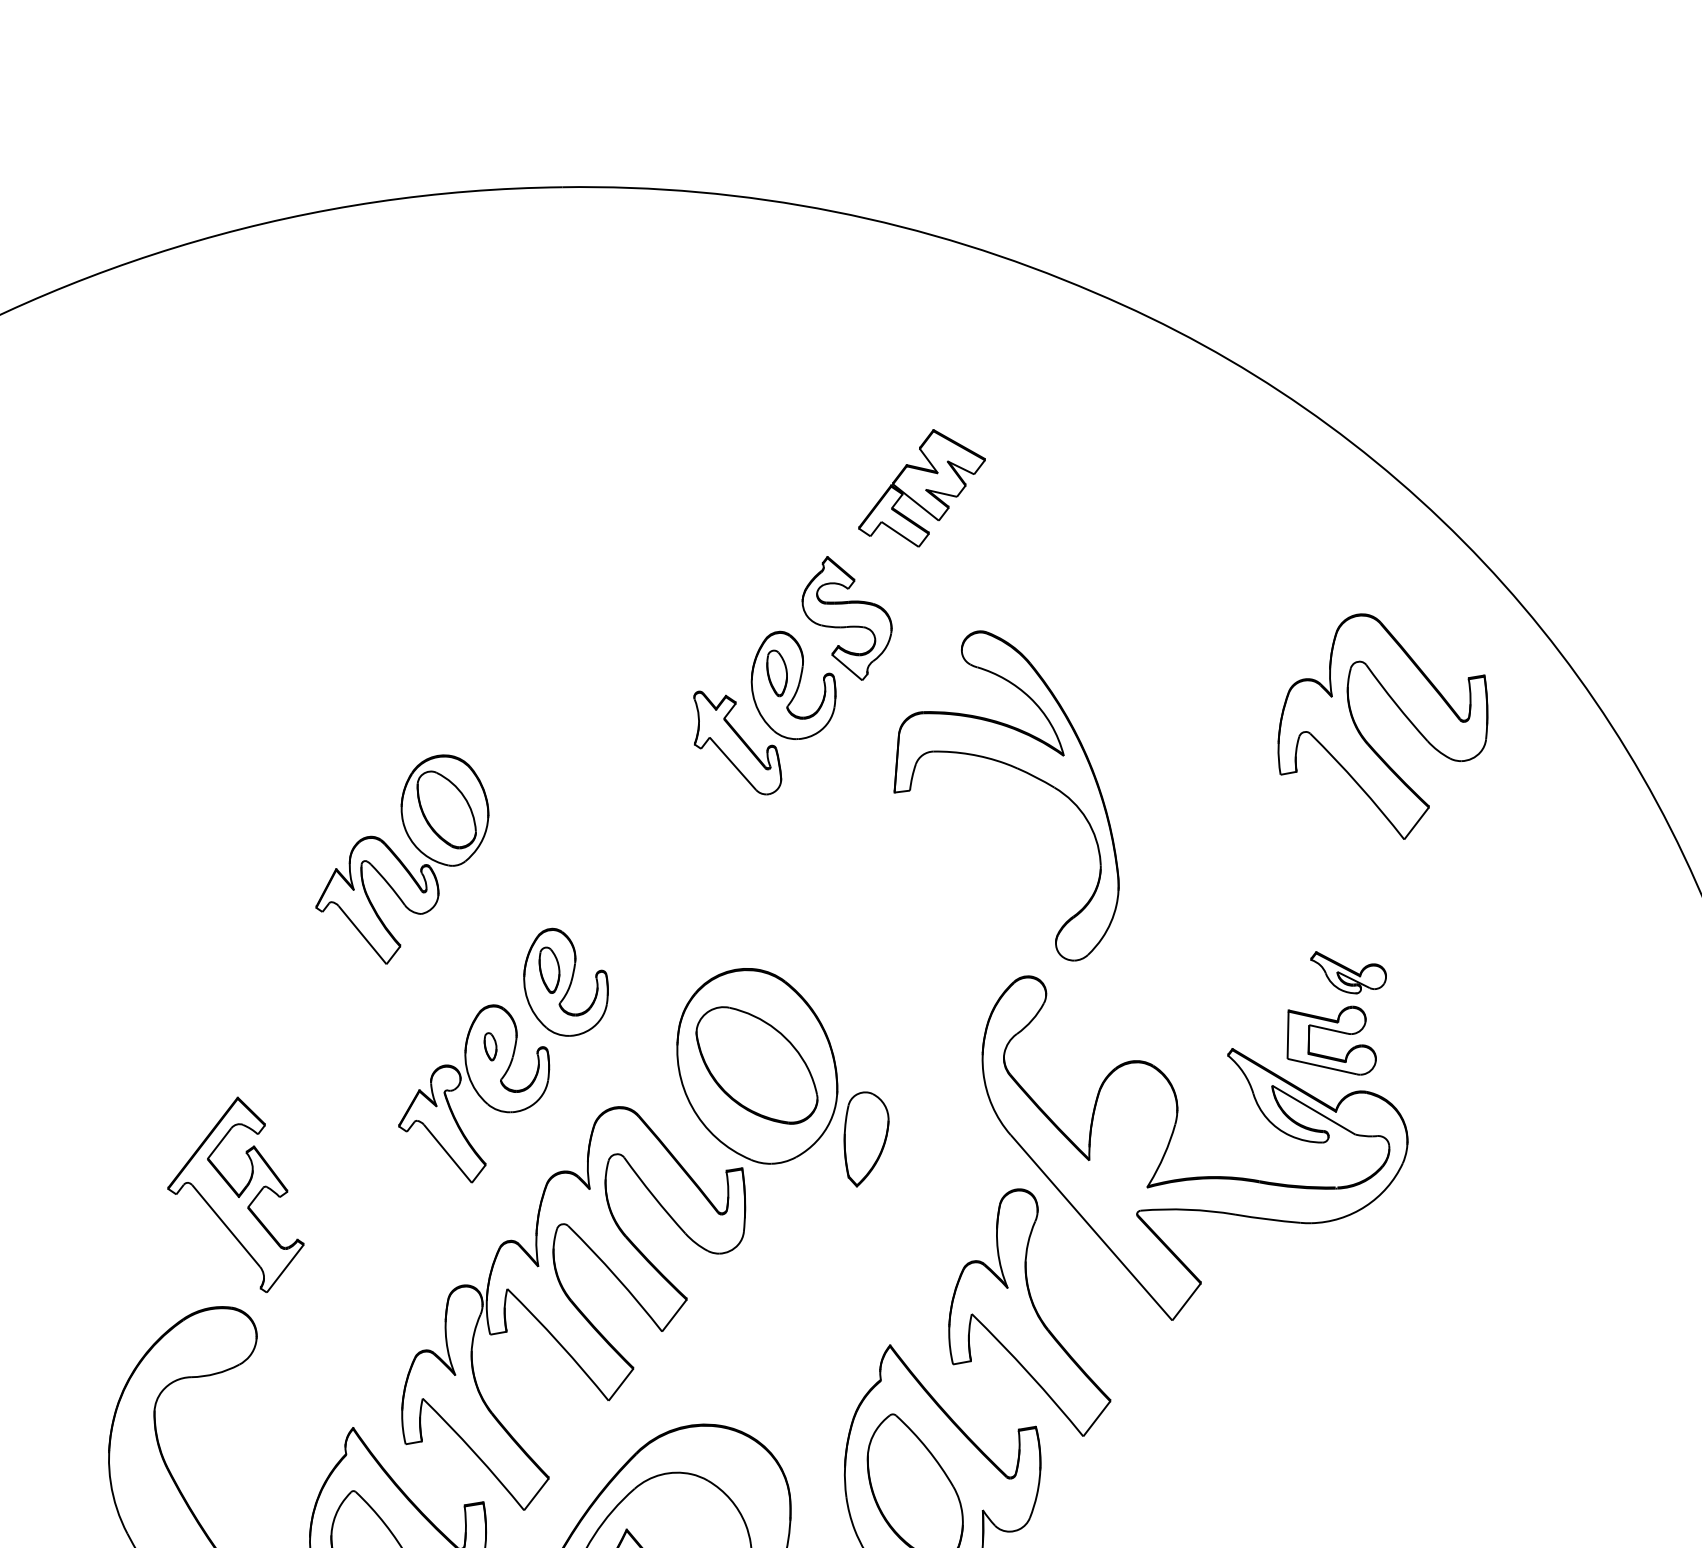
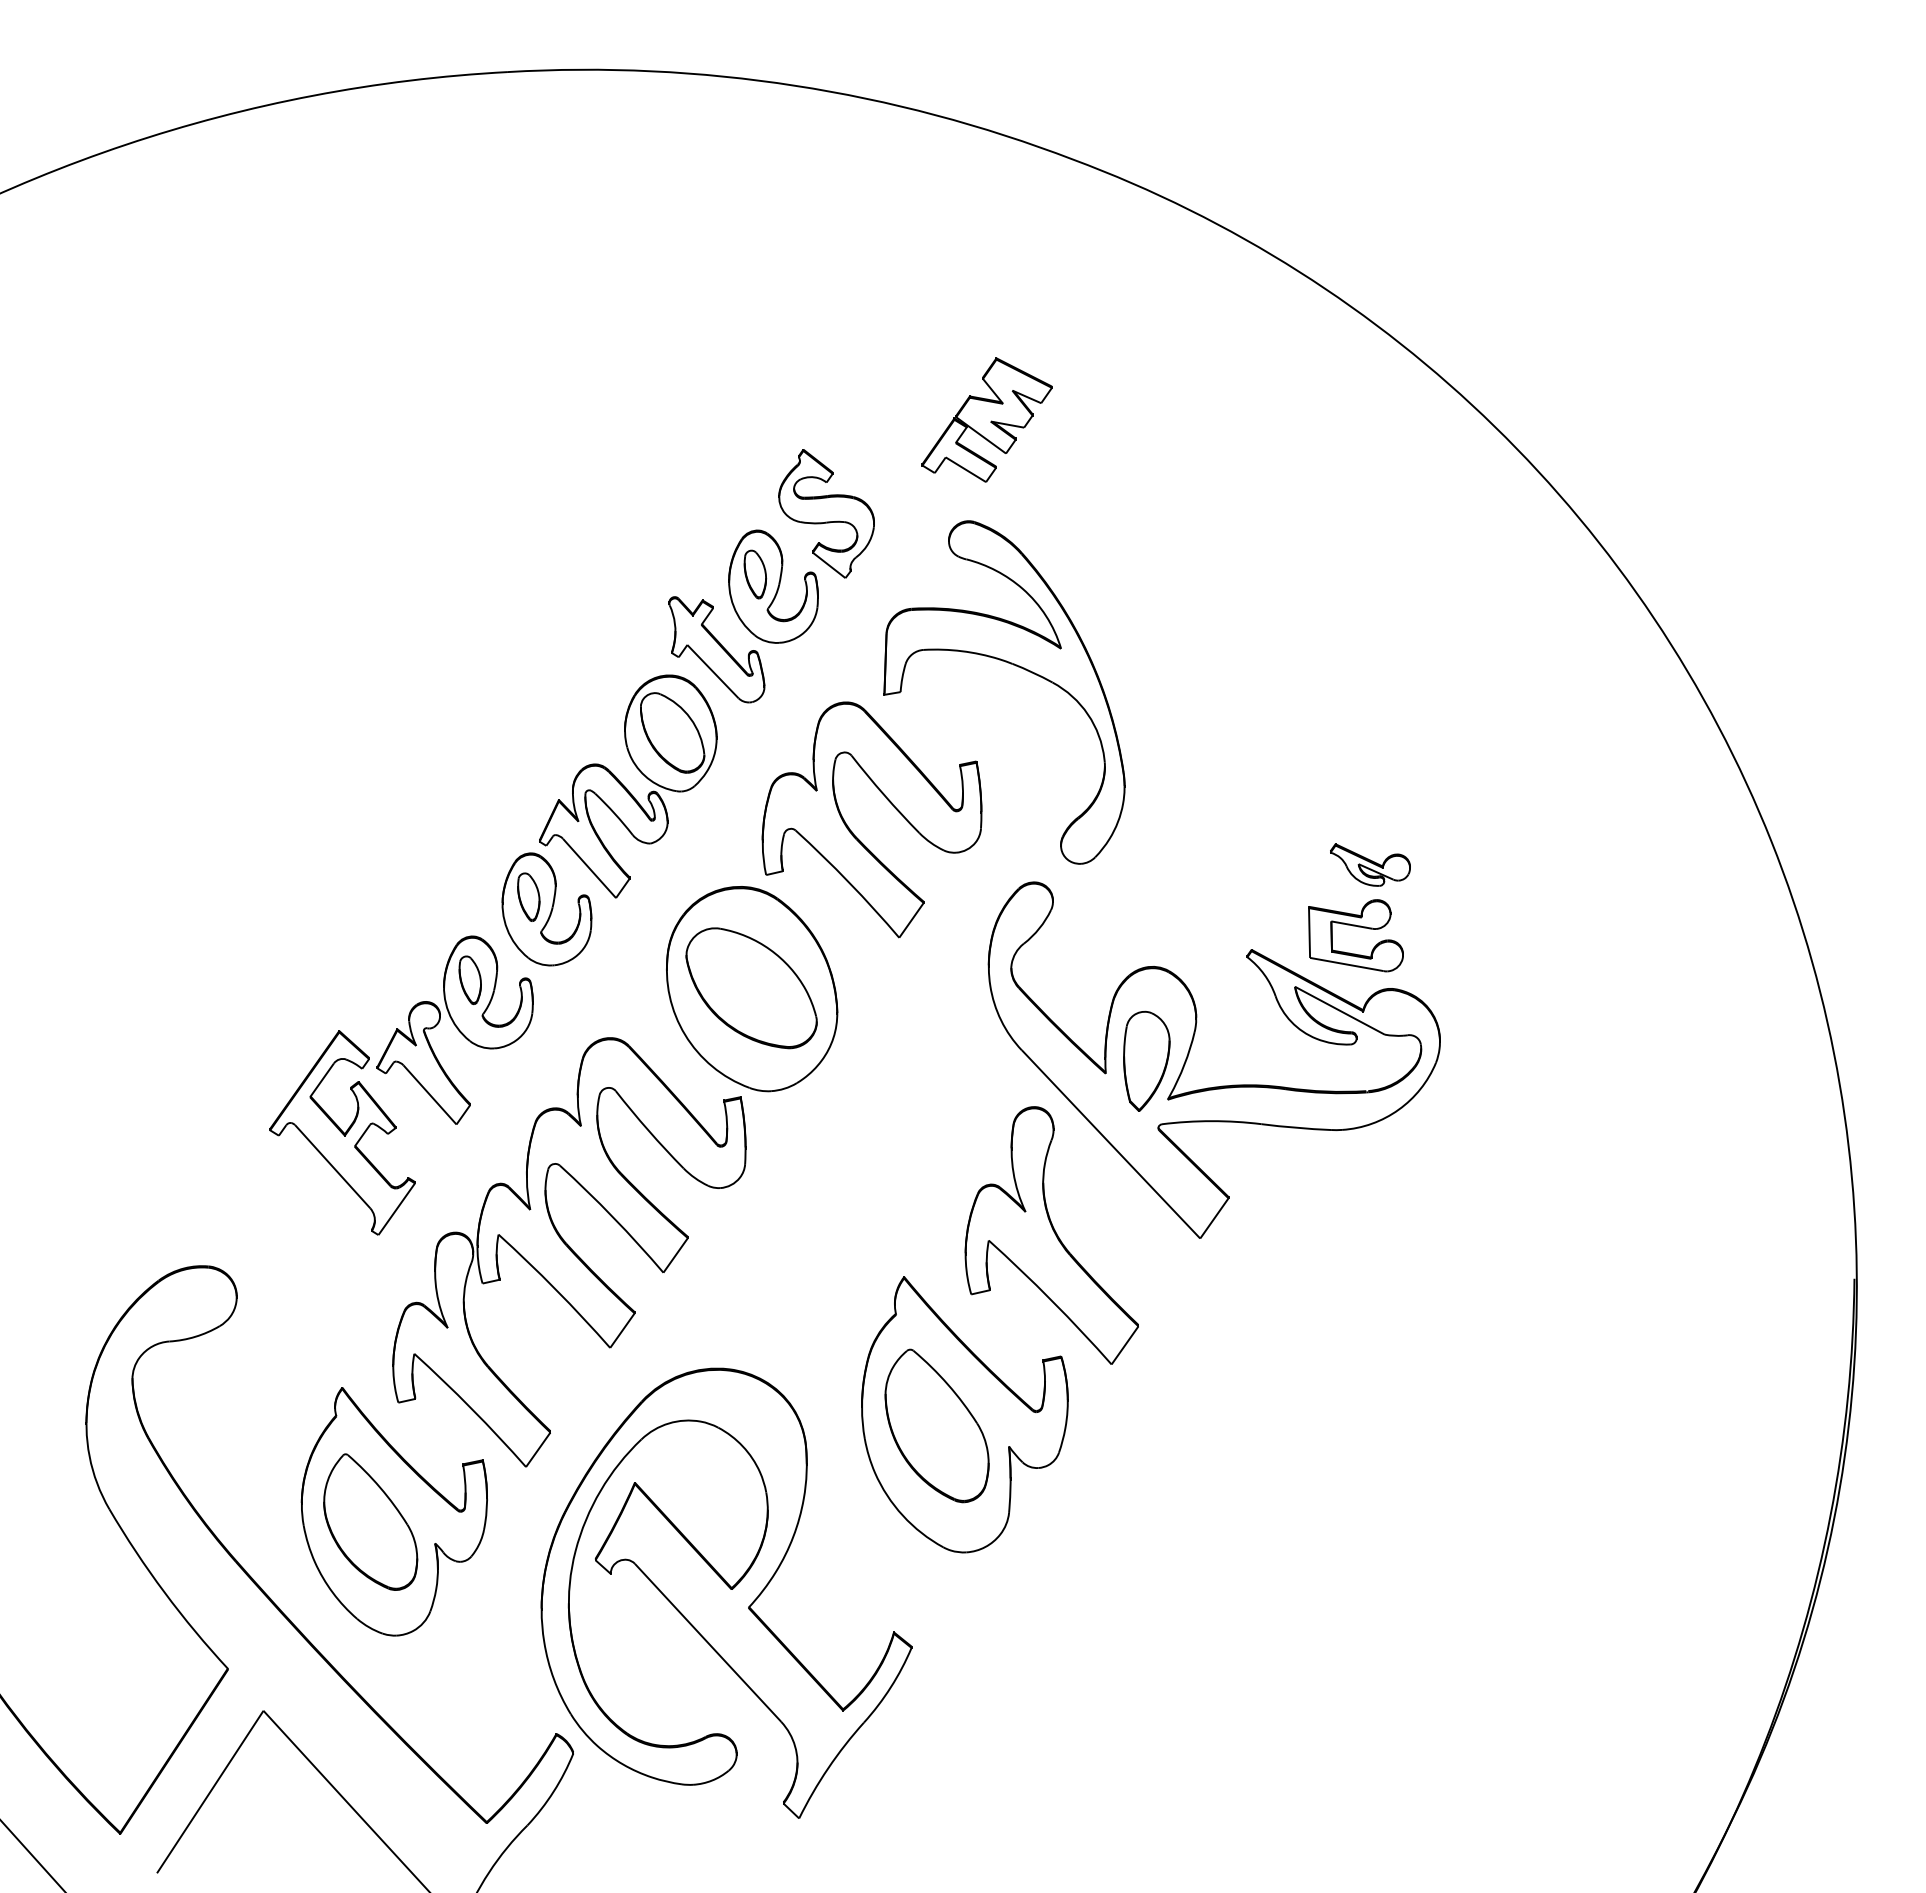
part: (921, 487) -> (986, 419), moved
part: (1365, 737) -> (853, 832), moved
part: (402, 859) -> (628, 786), moved
part: (489, 1046) -> (469, 980), size x1.67
part: (865, 1138) -> (1146, 1060), moved
part: (236, 1193) -> (342, 1132), moved

